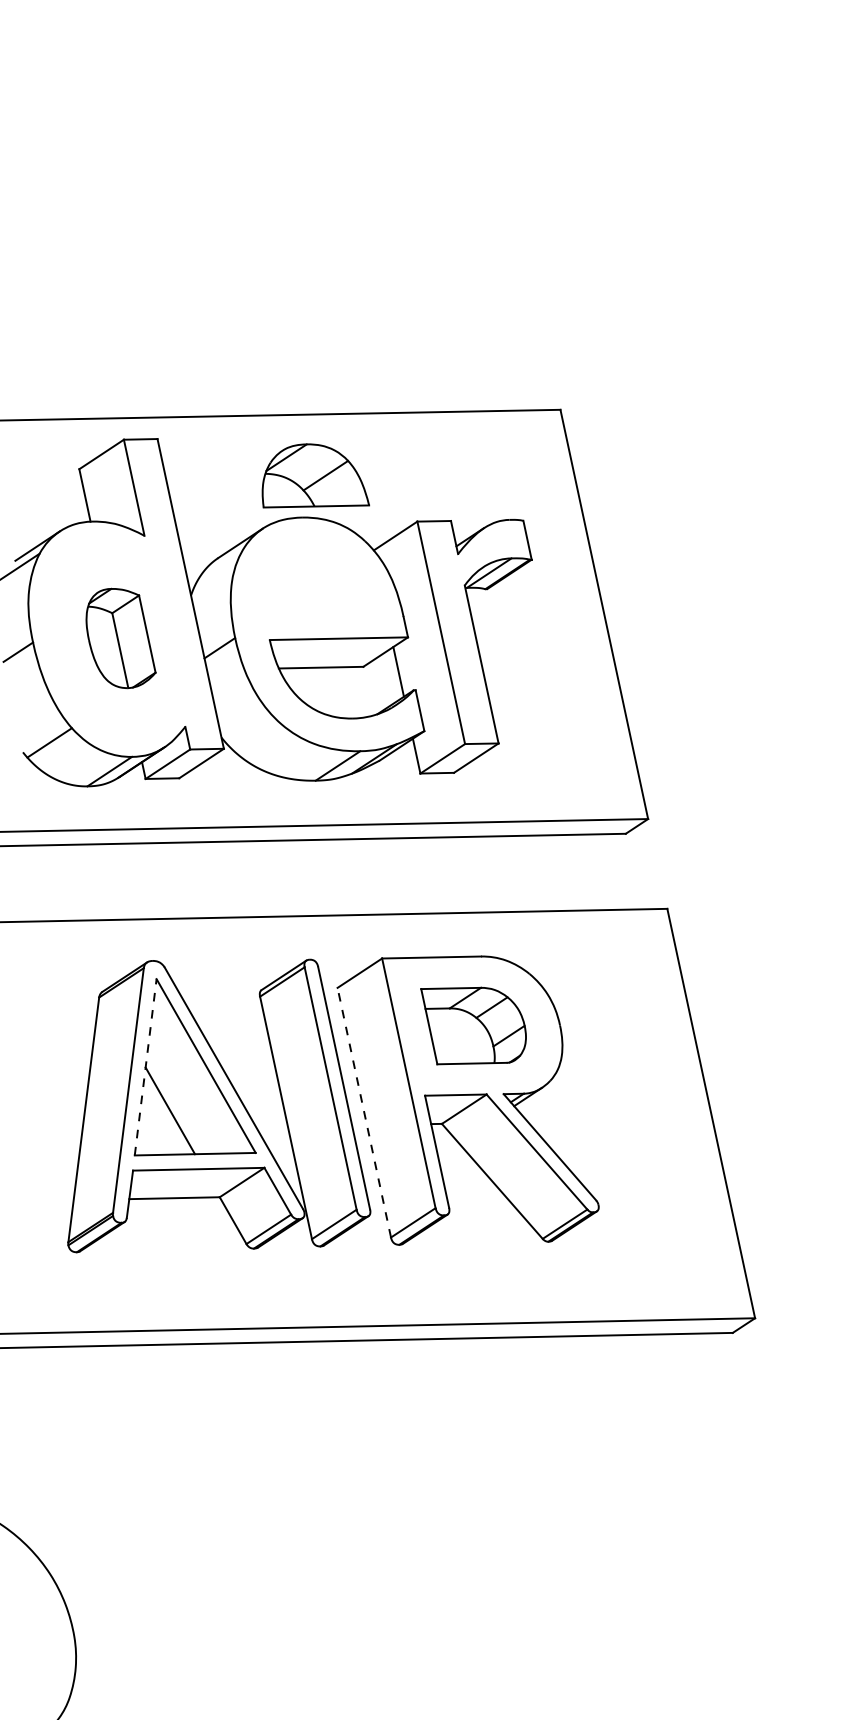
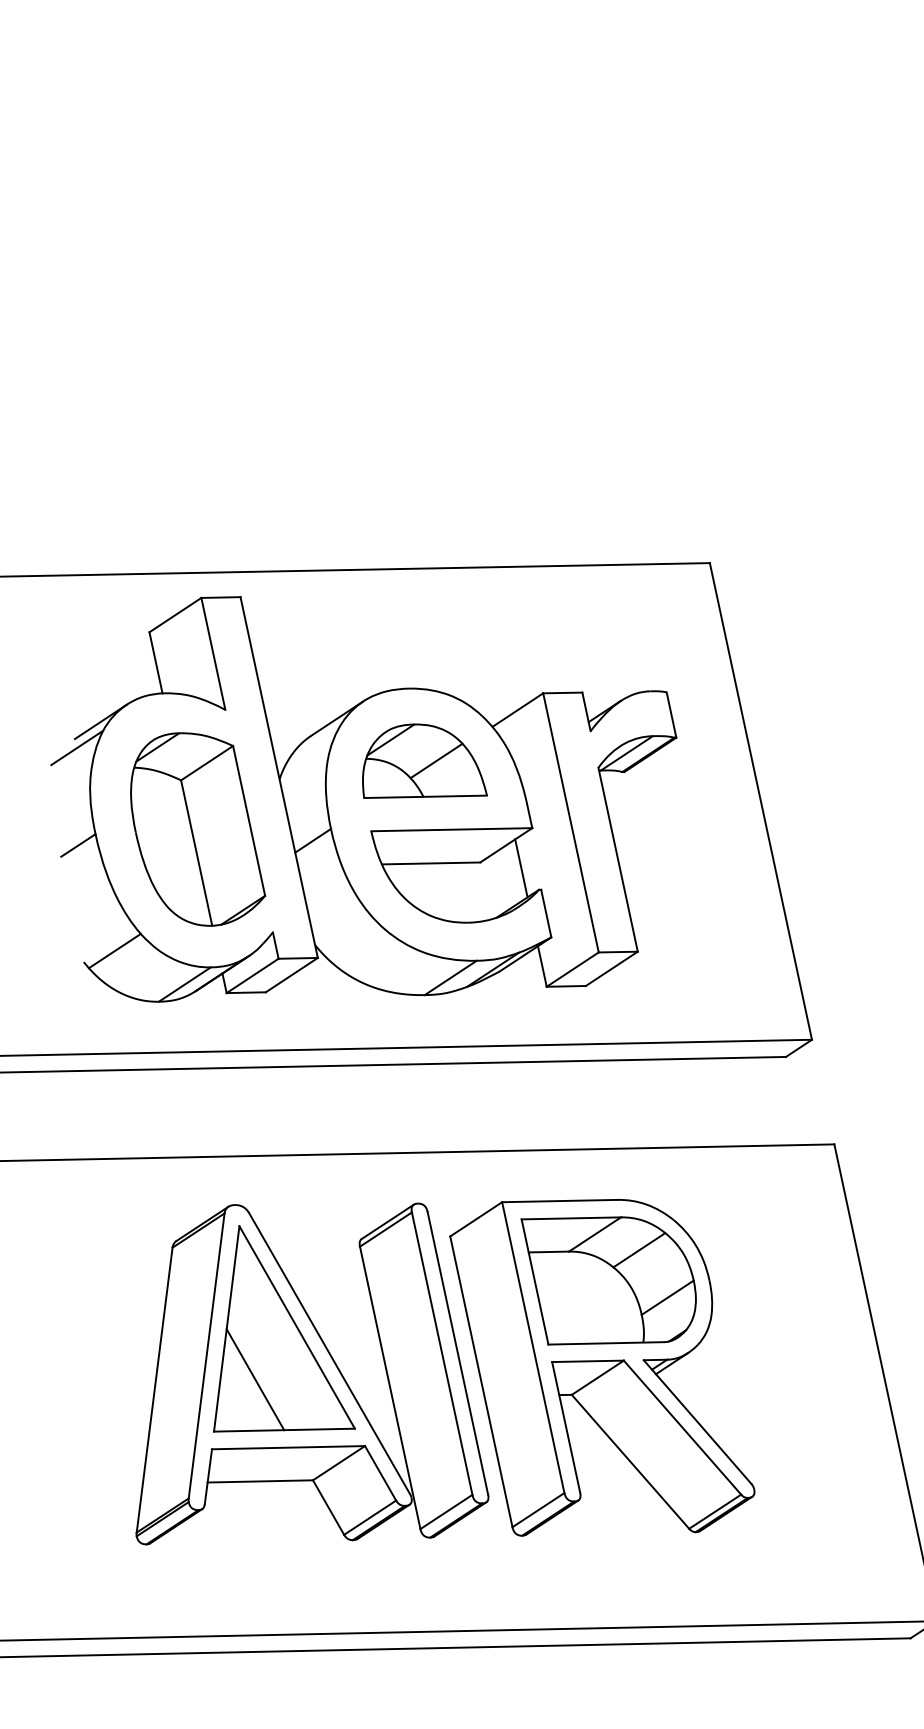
part: (315, 475) -> (424, 760), moved
part: (120, 638) -> (197, 829), size x1.67
part: (473, 1025) -> (608, 1280), size x1.43
line: (145, 1067) -> (226, 1329), dashed -> solid
line: (364, 1112) -> (481, 1381), dashed -> solid

